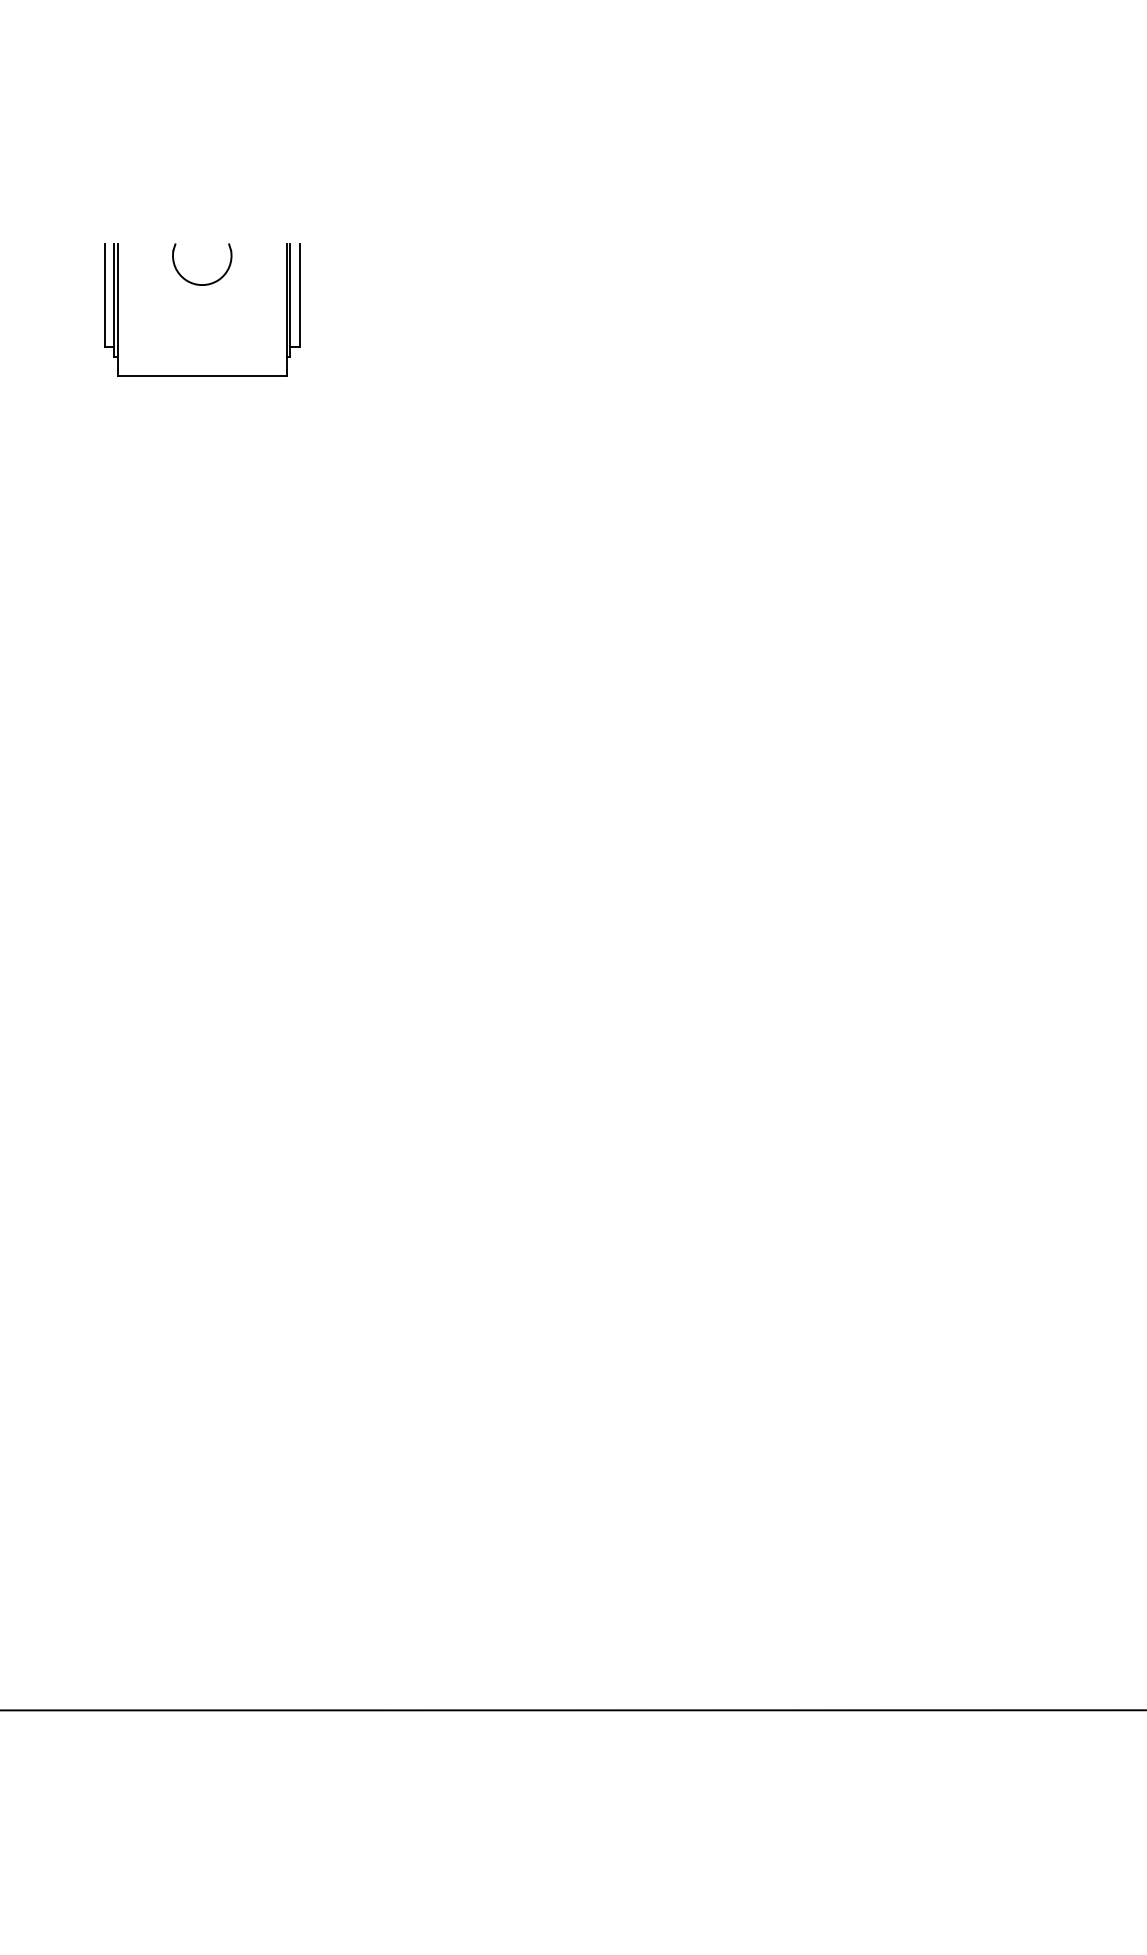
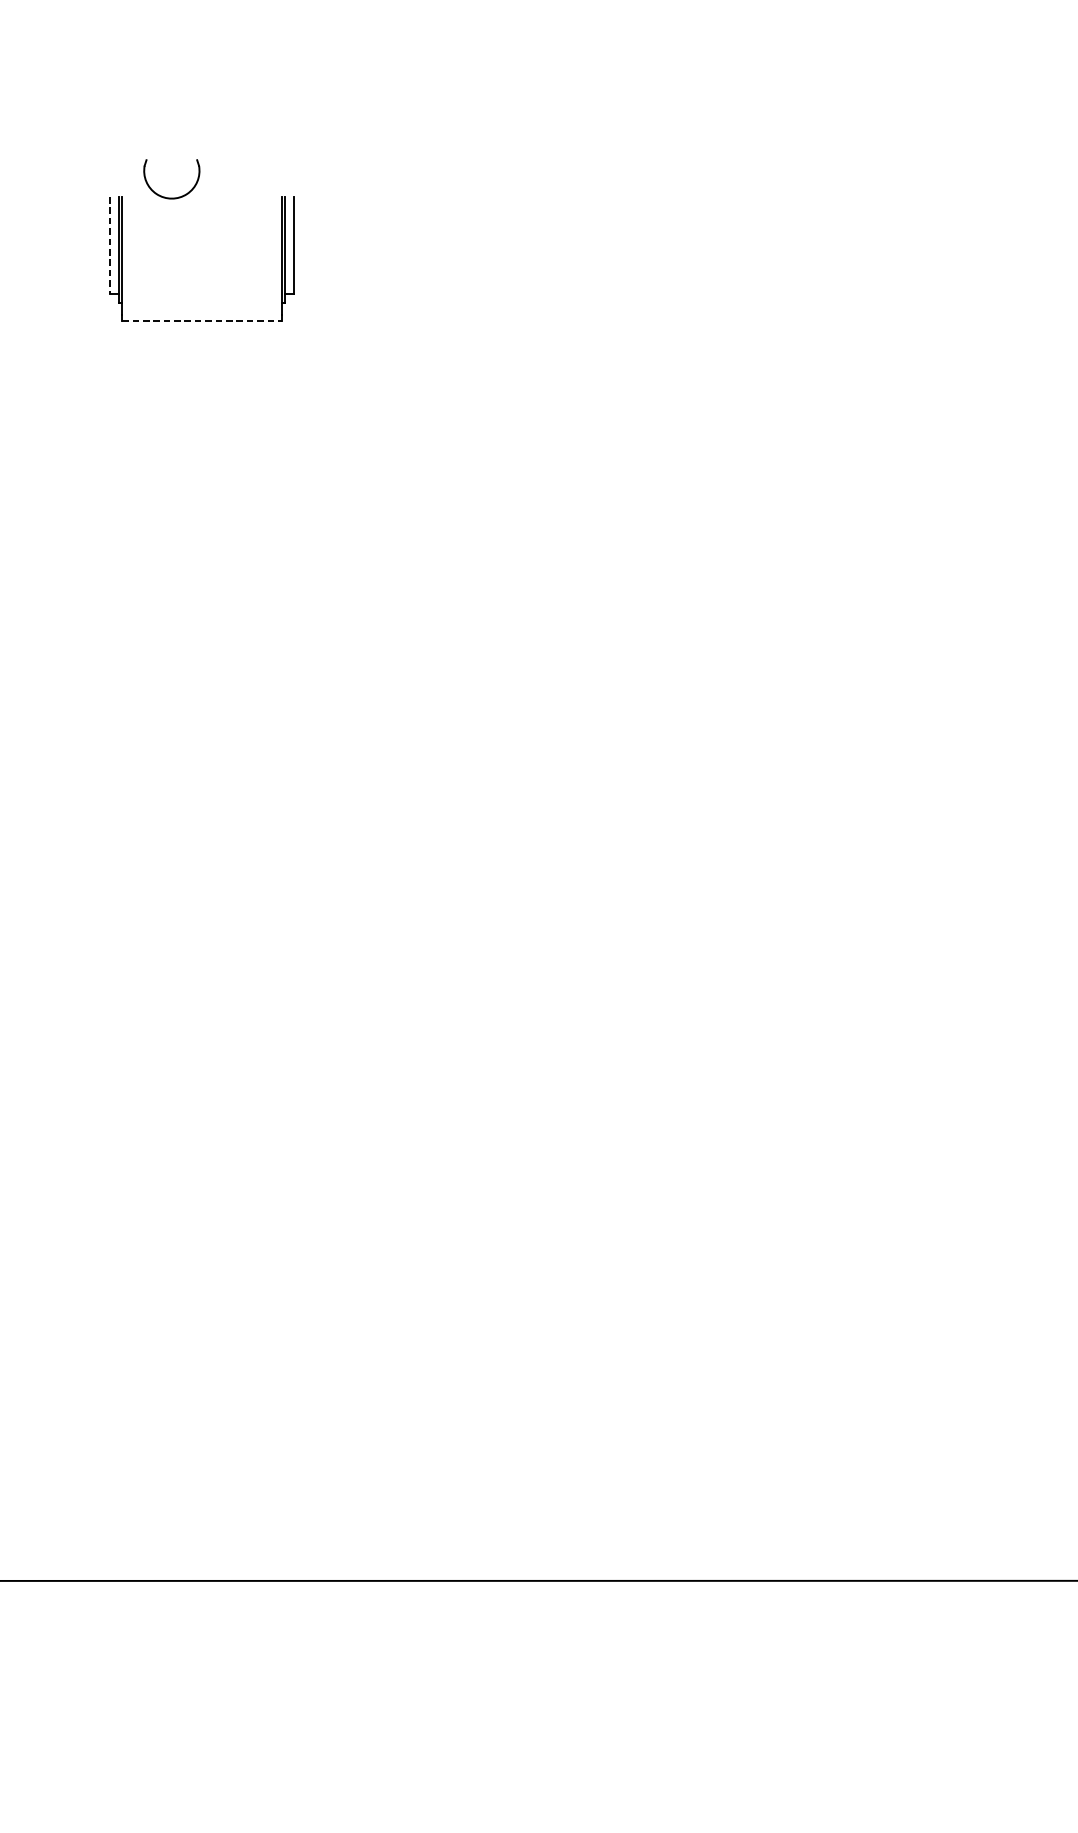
part: (198, 283) -> (168, 197), moved
line: (104, 296) -> (109, 246), solid -> dashed
line: (202, 376) -> (202, 321), solid -> dashed

